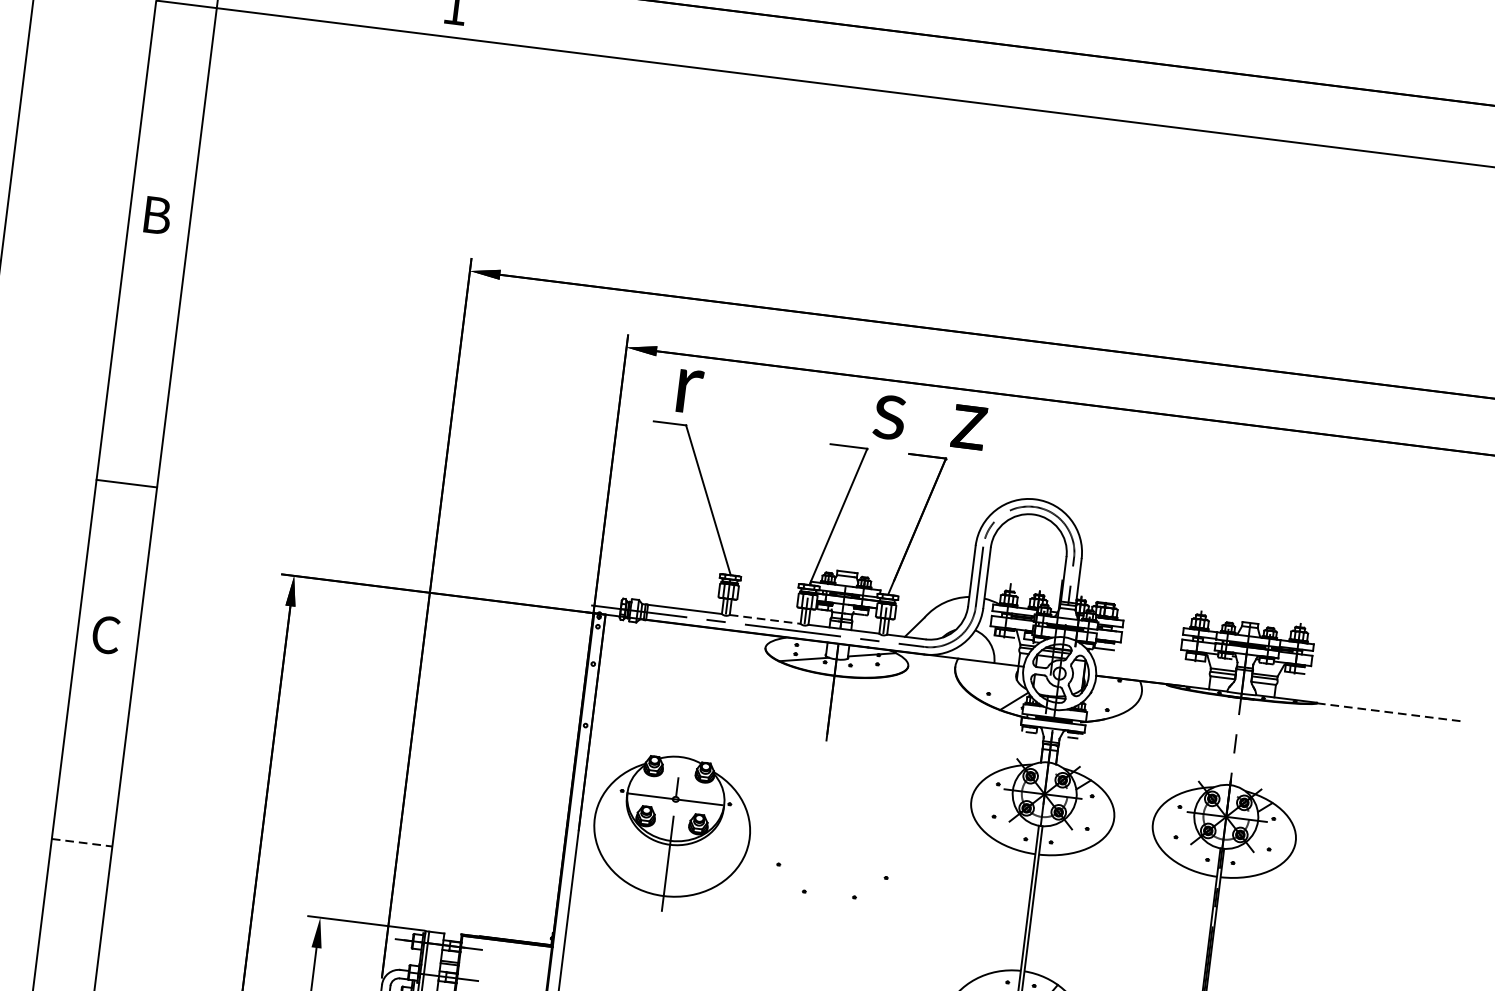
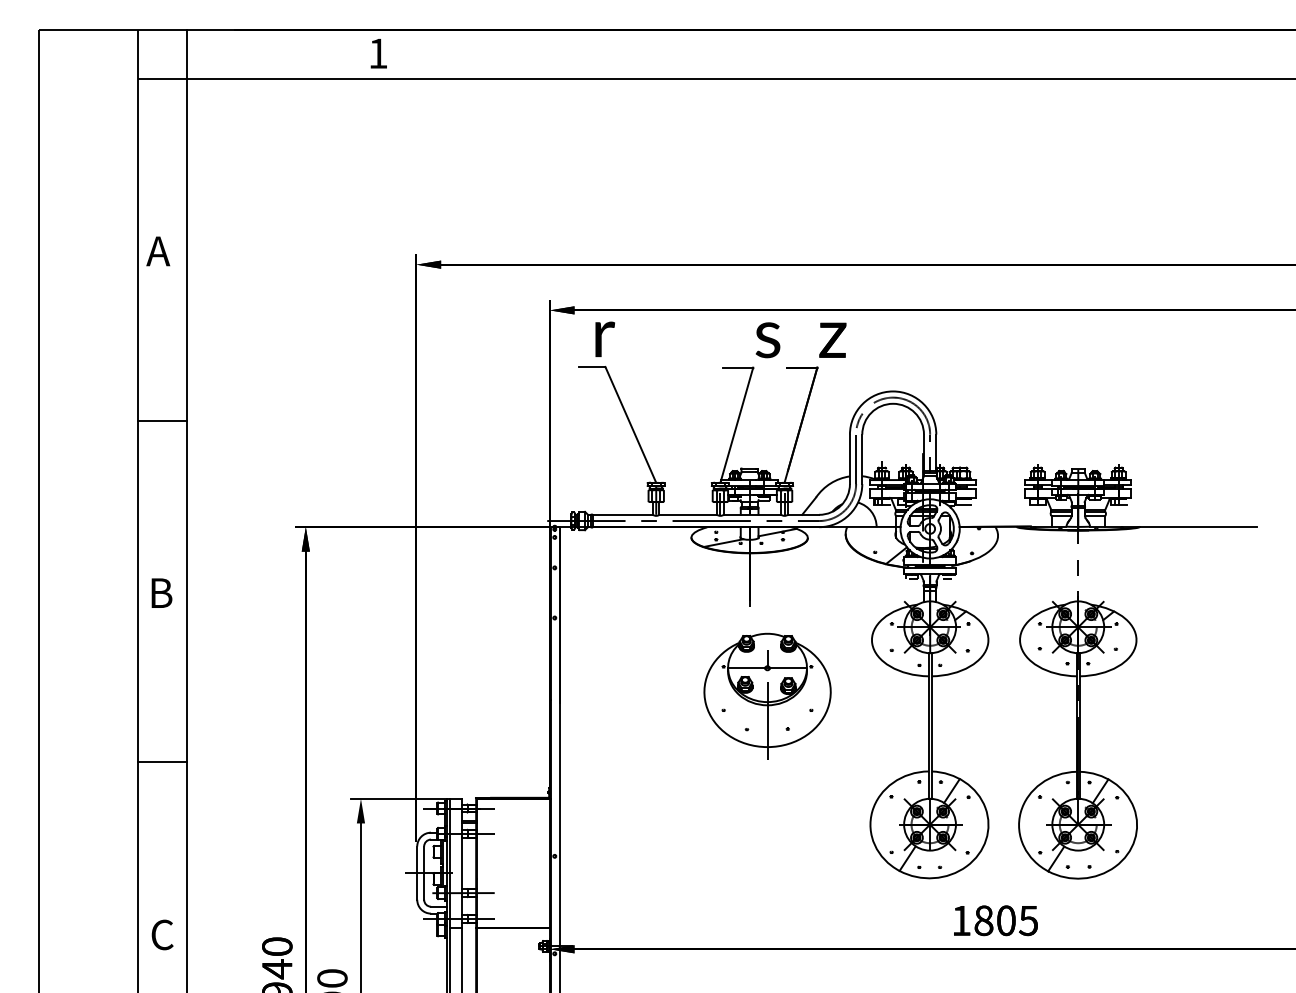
text: (155, 215) -> (158, 251), B -> А
line: (125, 483) -> (161, 420), moved
line: (765, 619) -> (688, 514), dashed -> solid
text: (107, 635) -> (161, 593), С -> B
line: (1389, 712) -> (1198, 527), dashed -> solid
part: (671, 832) -> (767, 695), moved
line: (82, 842) -> (162, 762), dashed -> solid

